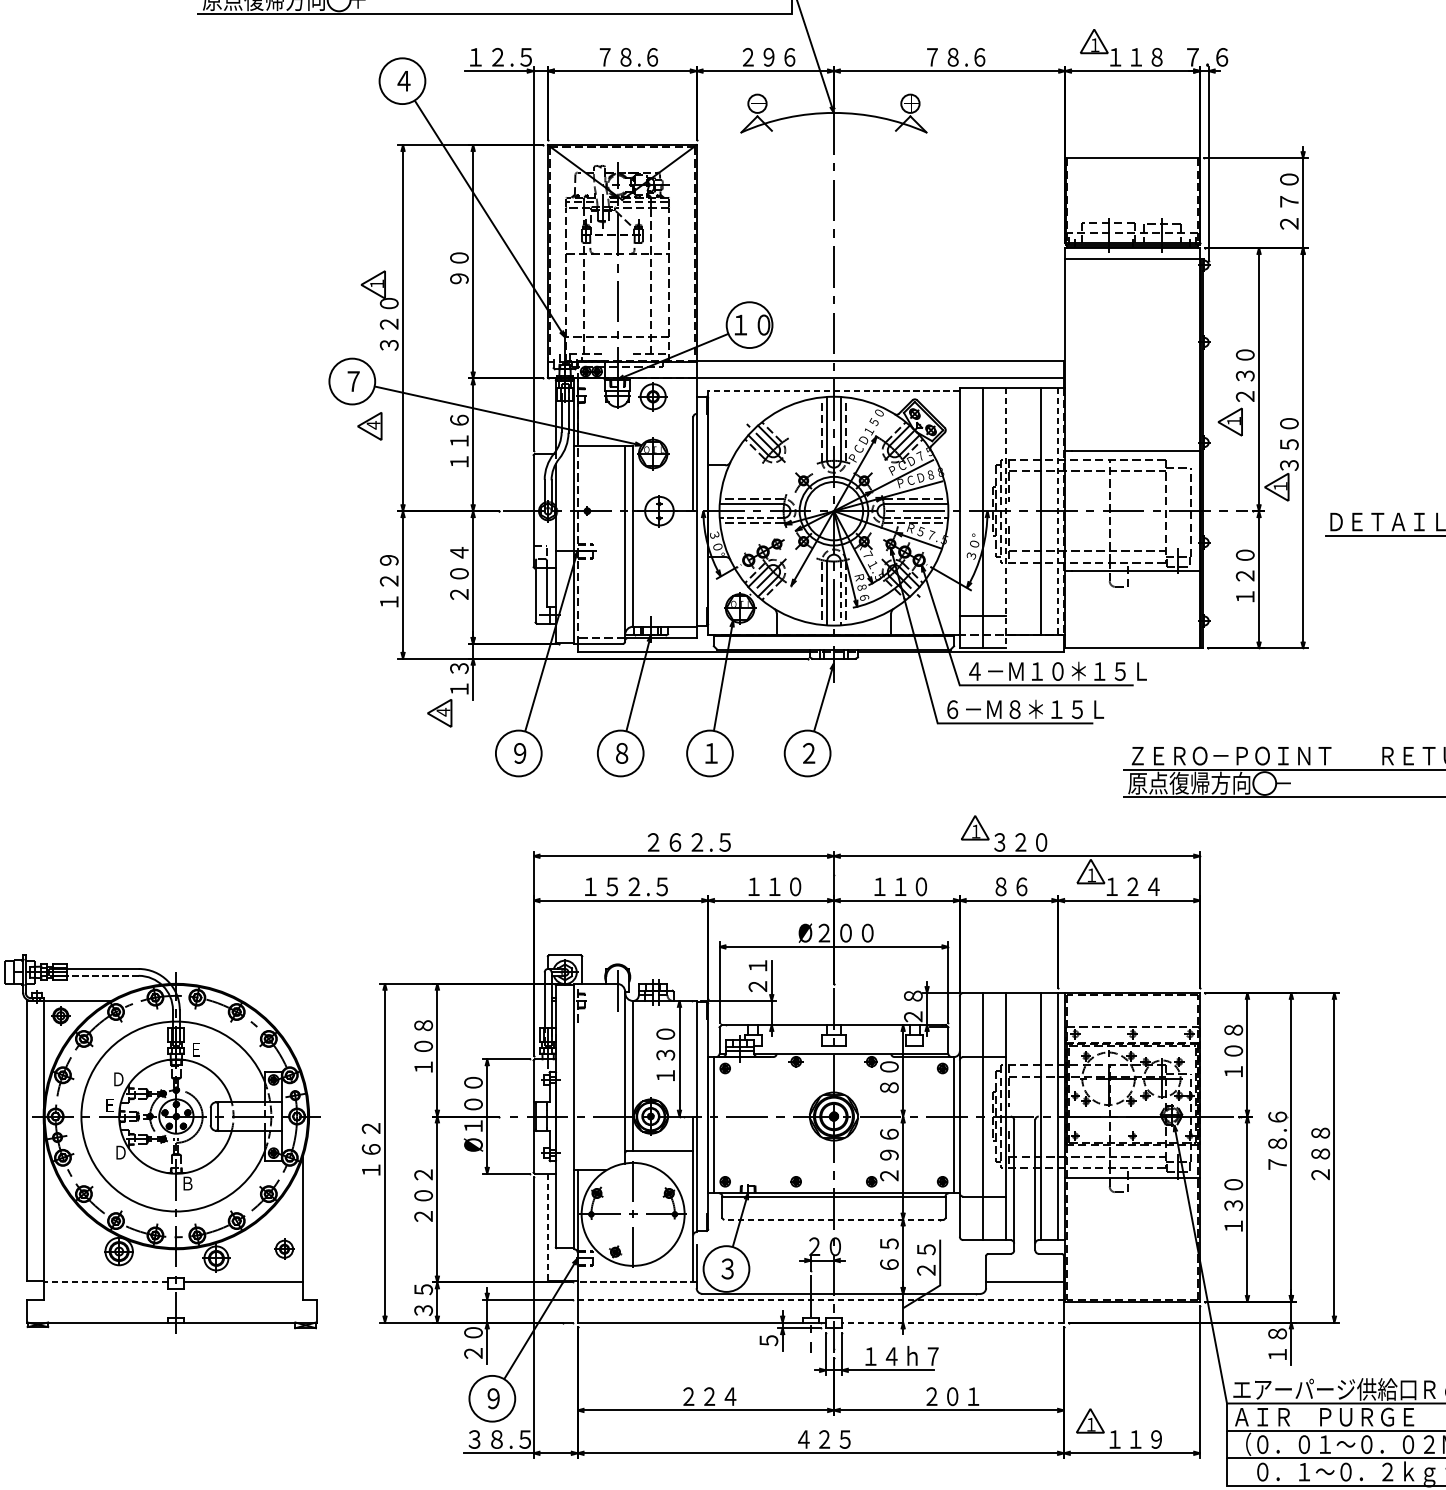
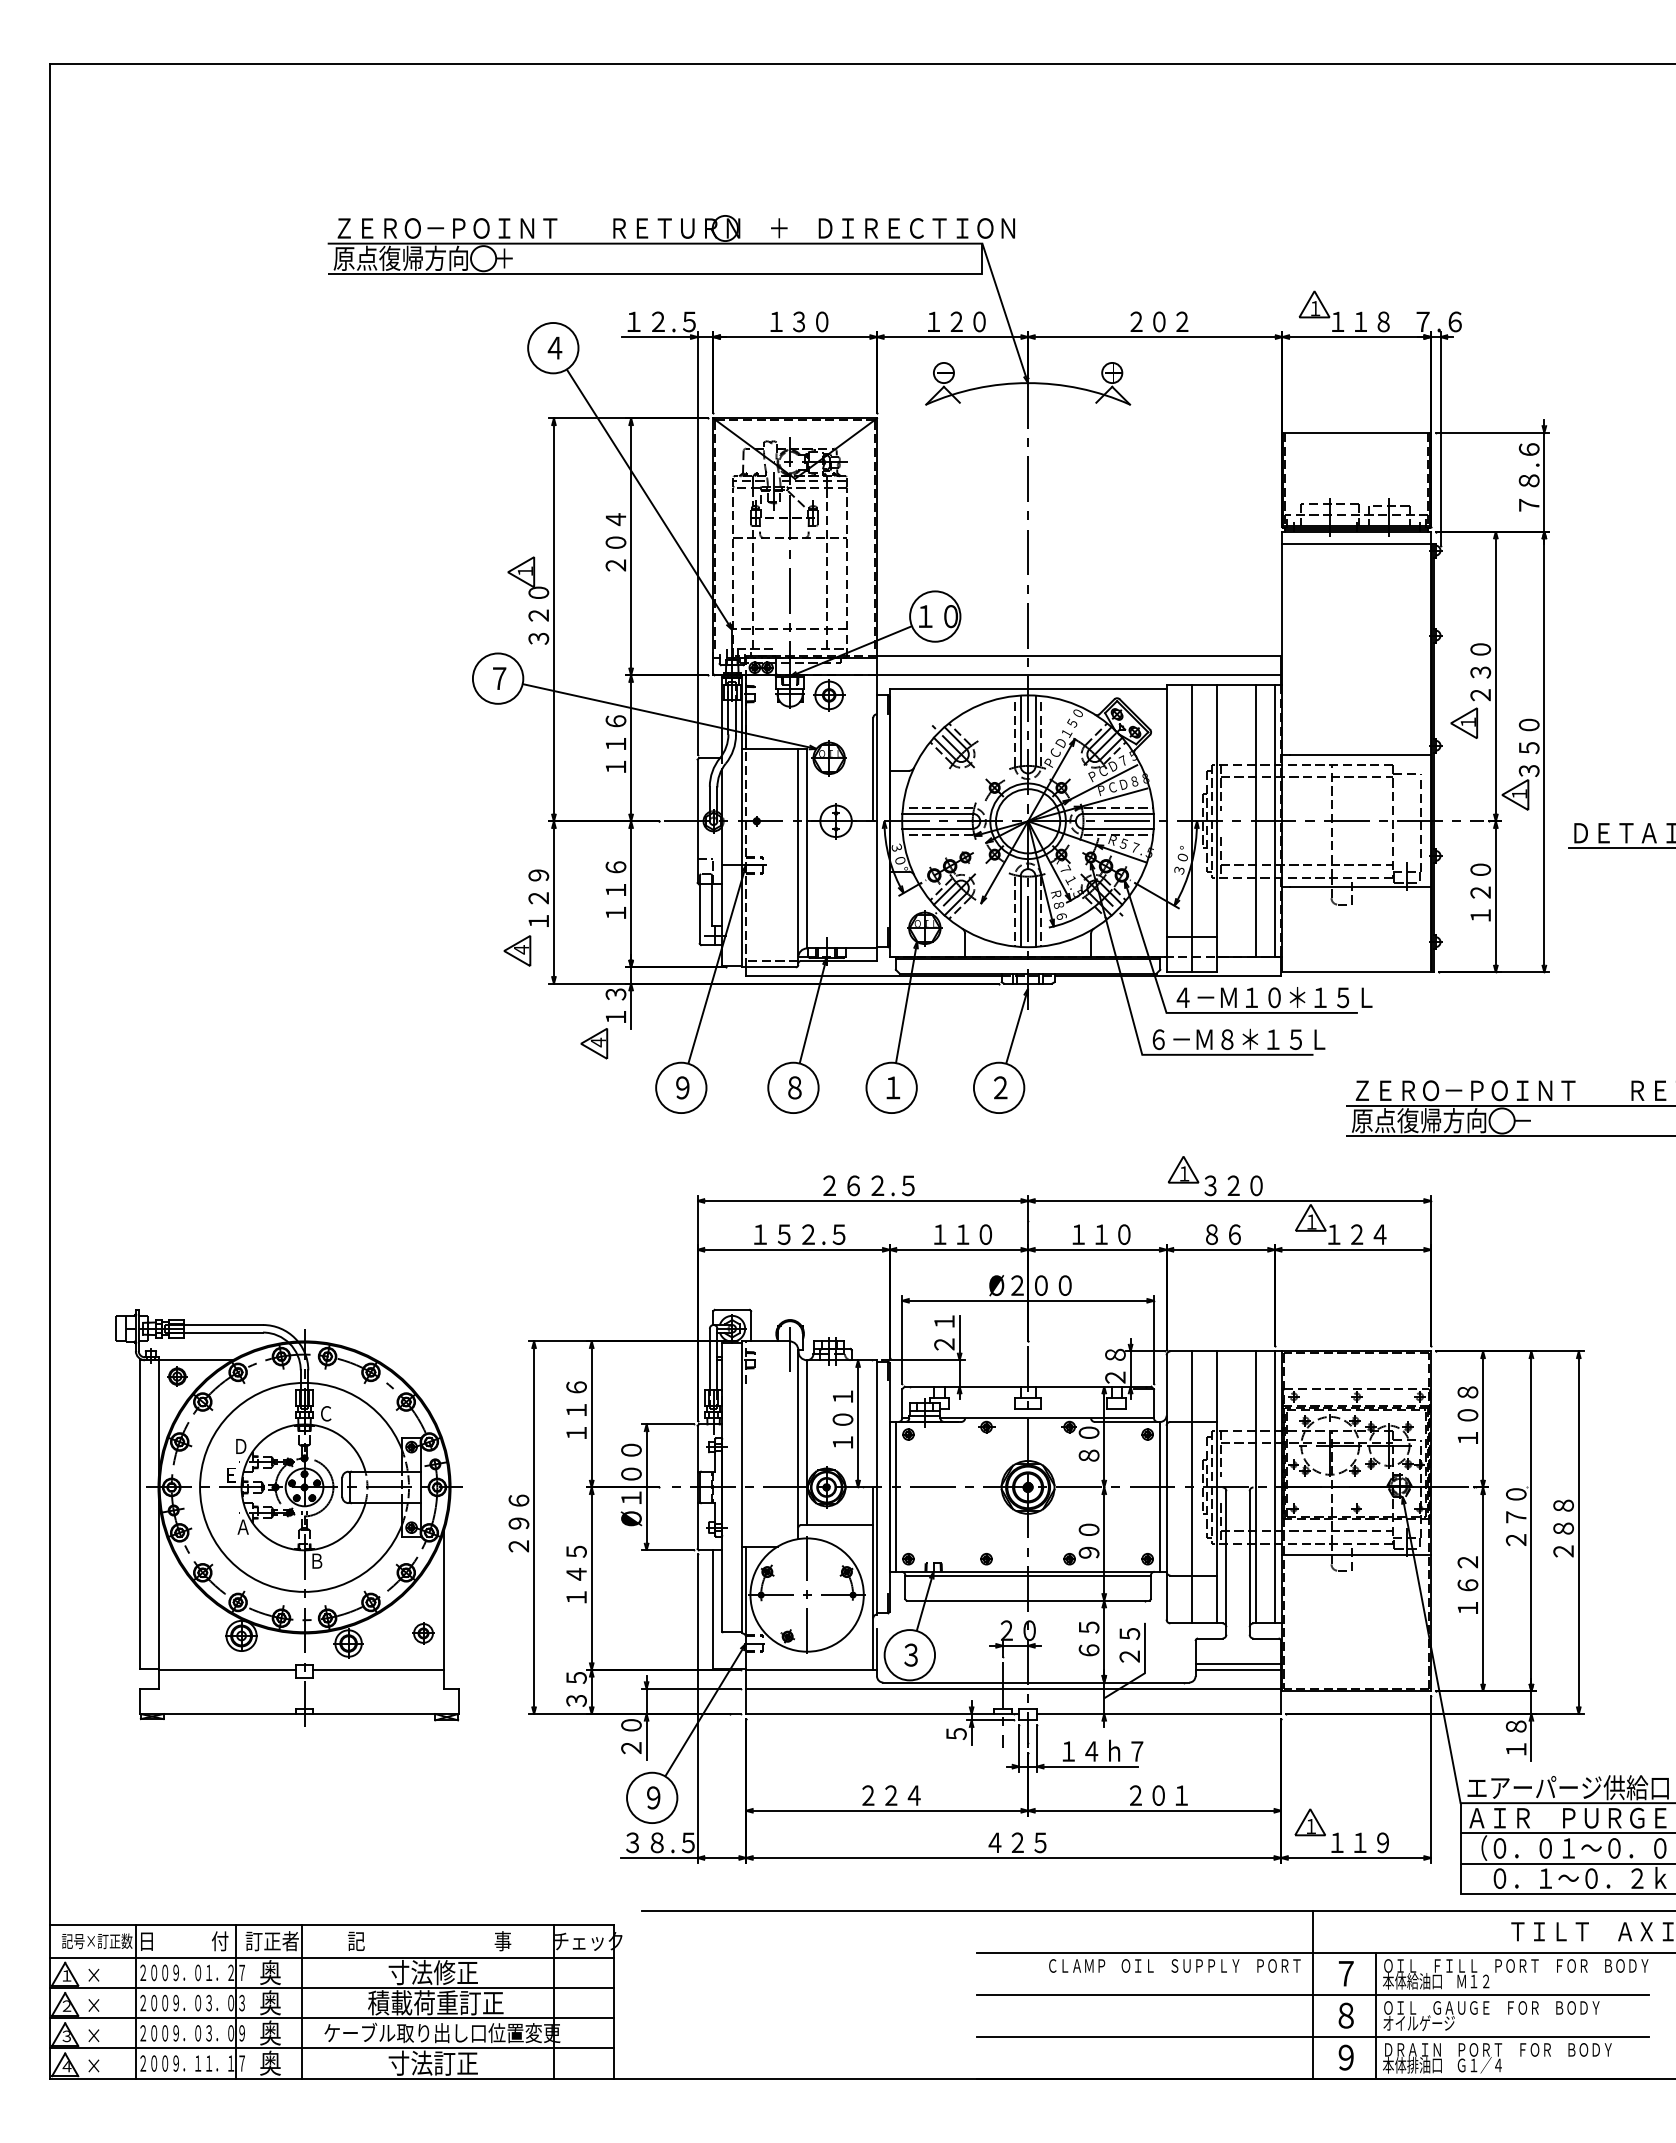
text: (628, 56) -> (802, 321), ７８.６ -> １３０
text: (768, 56) -> (956, 321), ２９６ -> １２０
text: (956, 56) -> (1162, 321), ７８.６ -> ２０２
text: (1288, 198) -> (1528, 477), ２７０ -> ７８.６
text: (458, 257) -> (615, 542), ９０ -> ２０４
line: (833, 391) -> (1027, 689), dashed -> solid
part: (369, 425) -> (517, 950), moved
line: (1057, 511) -> (1274, 821), dashed -> solid
line: (751, 517) -> (937, 828), dashed -> solid
line: (917, 517) -> (1119, 828), dashed -> solid
line: (1005, 517) -> (1216, 828), dashed -> solid
text: (458, 573) -> (615, 889), ２０４ -> １１６
line: (840, 594) -> (1035, 912), dashed -> solid
line: (102, 975) -> (223, 1332), dashed -> solid
text: (423, 1035) -> (576, 1398), １０８ -> １１６
text: (665, 1043) -> (842, 1407), １３０ -> １０１
text: (196, 1049) -> (326, 1413), Ｅ -> Ｃ
text: (1276, 1141) -> (1515, 1514), ７８.６ -> ２７０
text: (370, 1149) -> (518, 1523), １６２ -> ２９６
text: (120, 1152) -> (242, 1526), Ｄ -> Ａ
text: (888, 1154) -> (1088, 1529), ２９６ -> ９０
text: (1233, 1194) -> (1467, 1573), １３０ -> １６２
text: (423, 1195) -> (576, 1574), ２０２ -> １４５
line: (833, 1219) -> (1027, 1600), dashed -> solid
line: (548, 1228) -> (713, 1610), dashed -> solid
line: (1025, 1276) -> (1238, 1663), added
line: (106, 1282) -> (227, 1669), dashed -> solid
line: (637, 1282) -> (811, 1669), dashed -> solid
line: (820, 1299) -> (1013, 1688), dashed -> solid
line: (952, 1322) -> (1158, 1714), dashed -> solid

